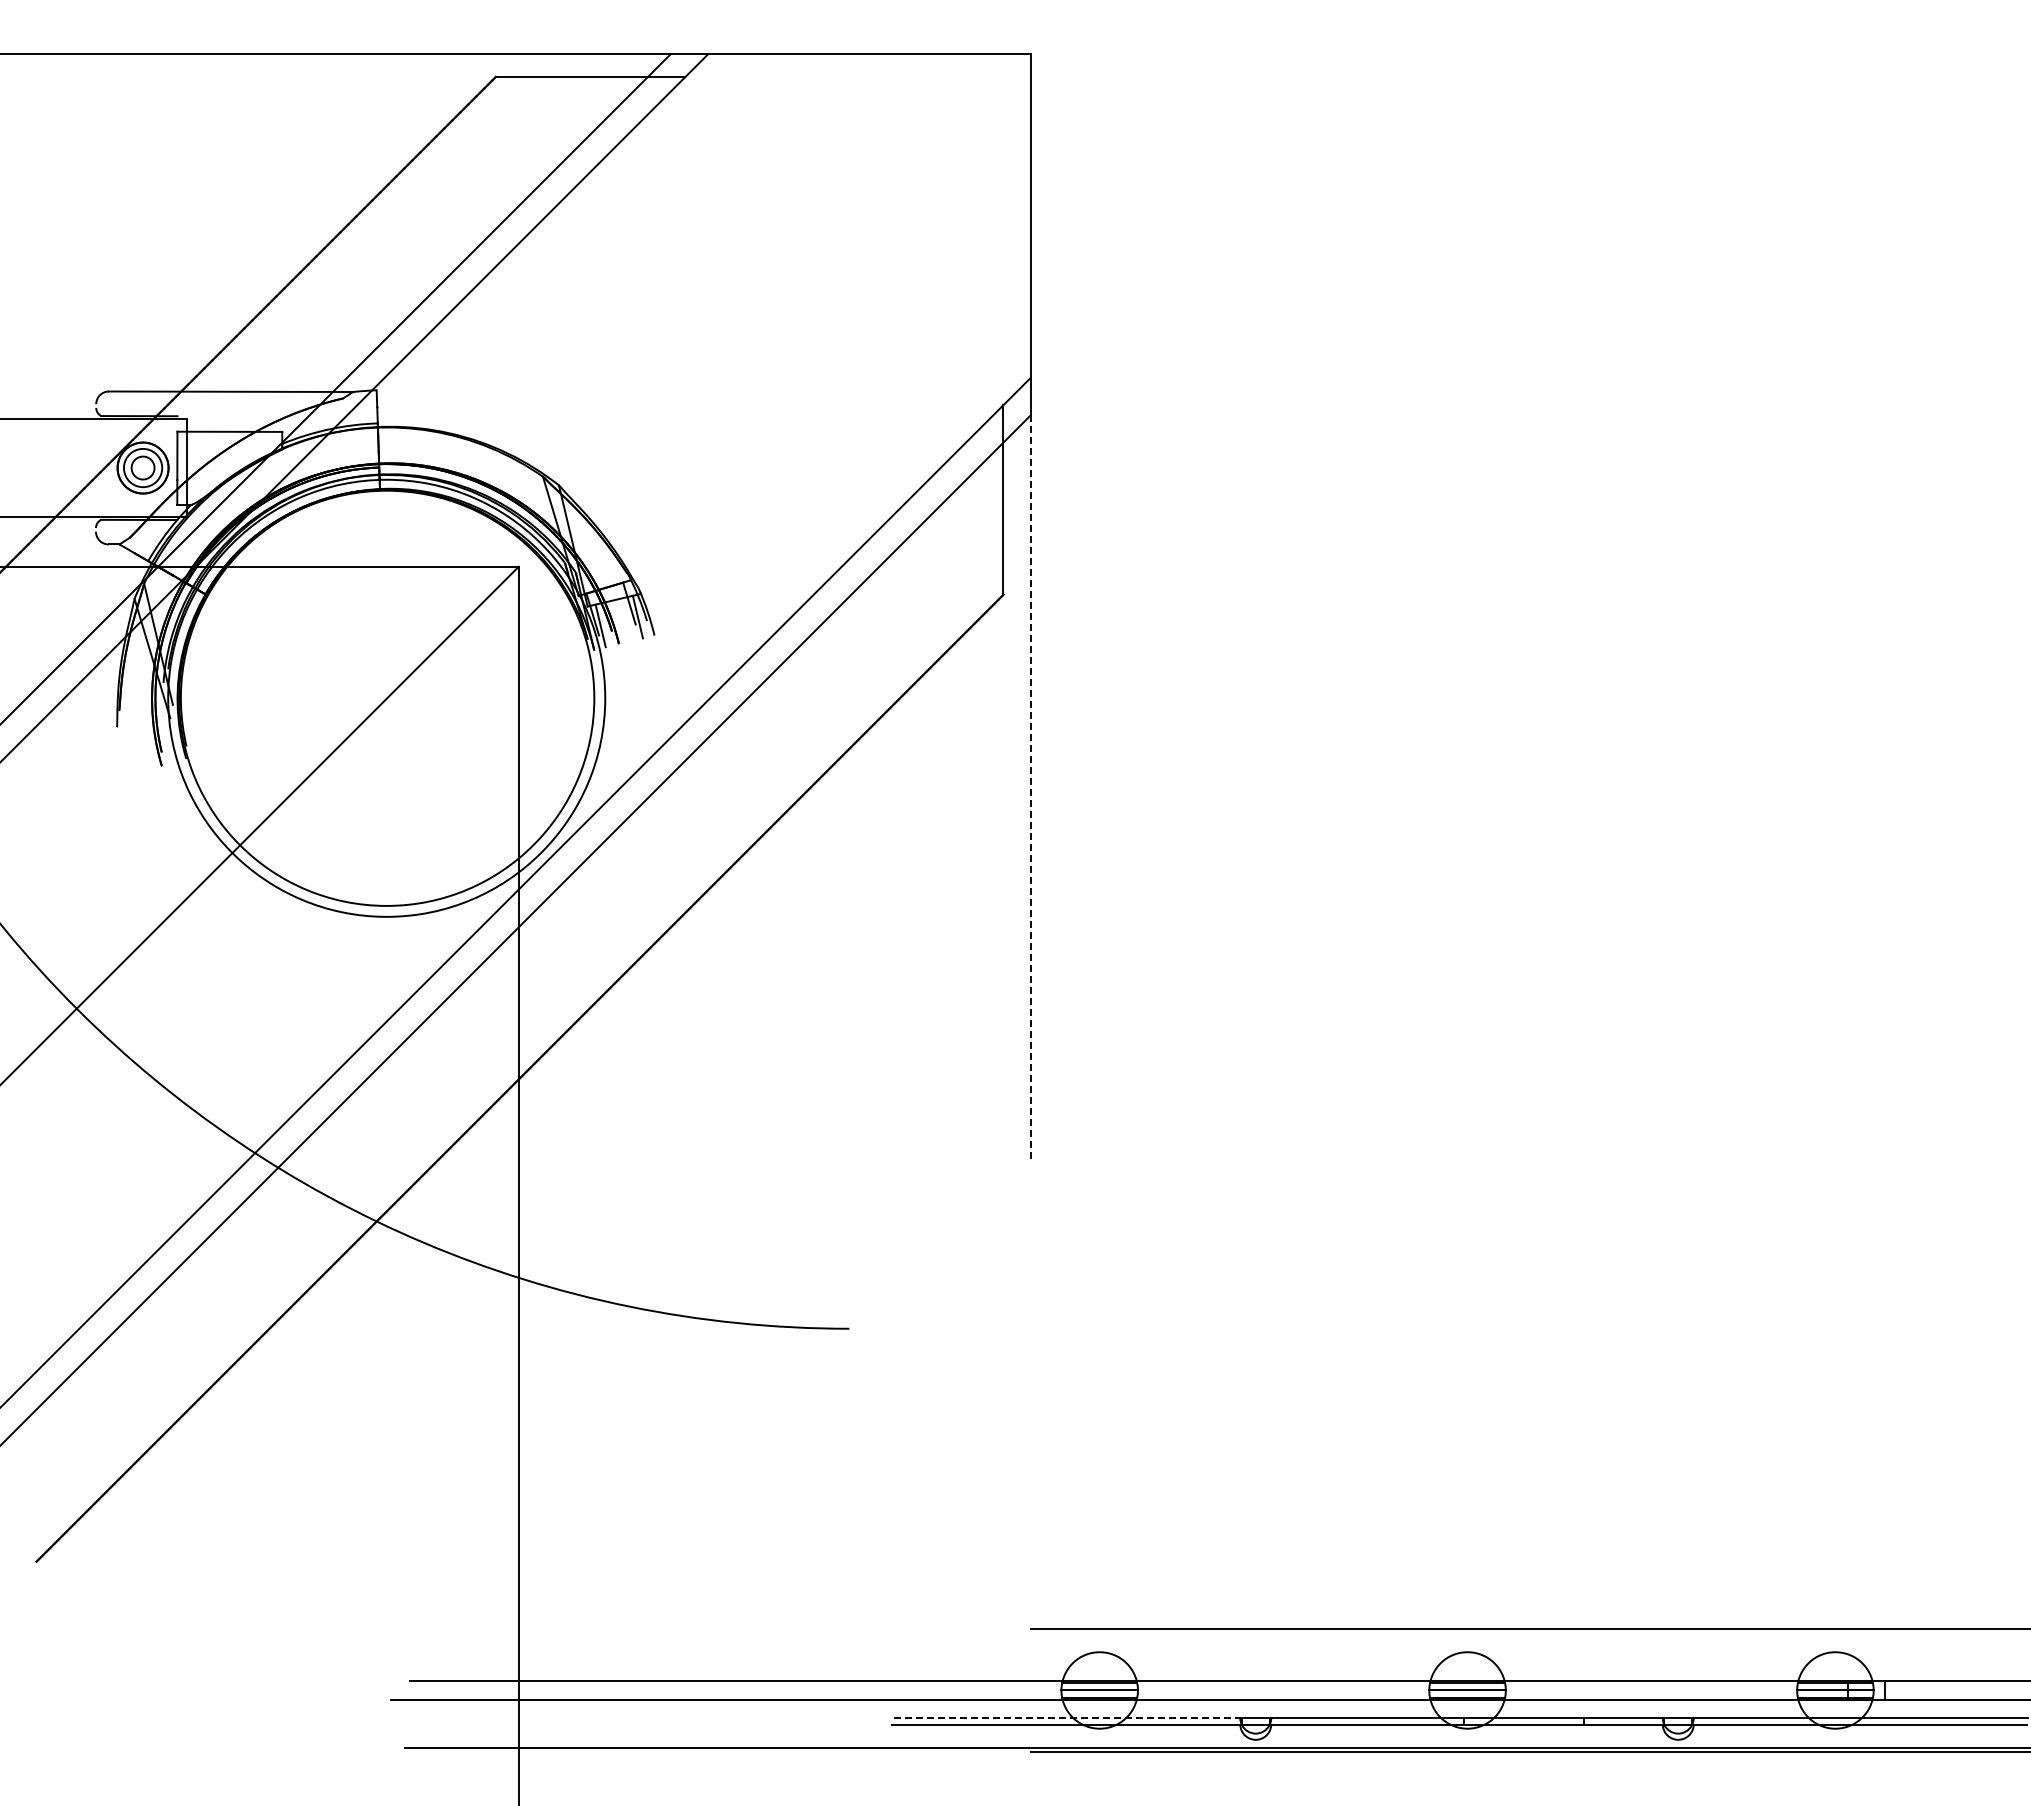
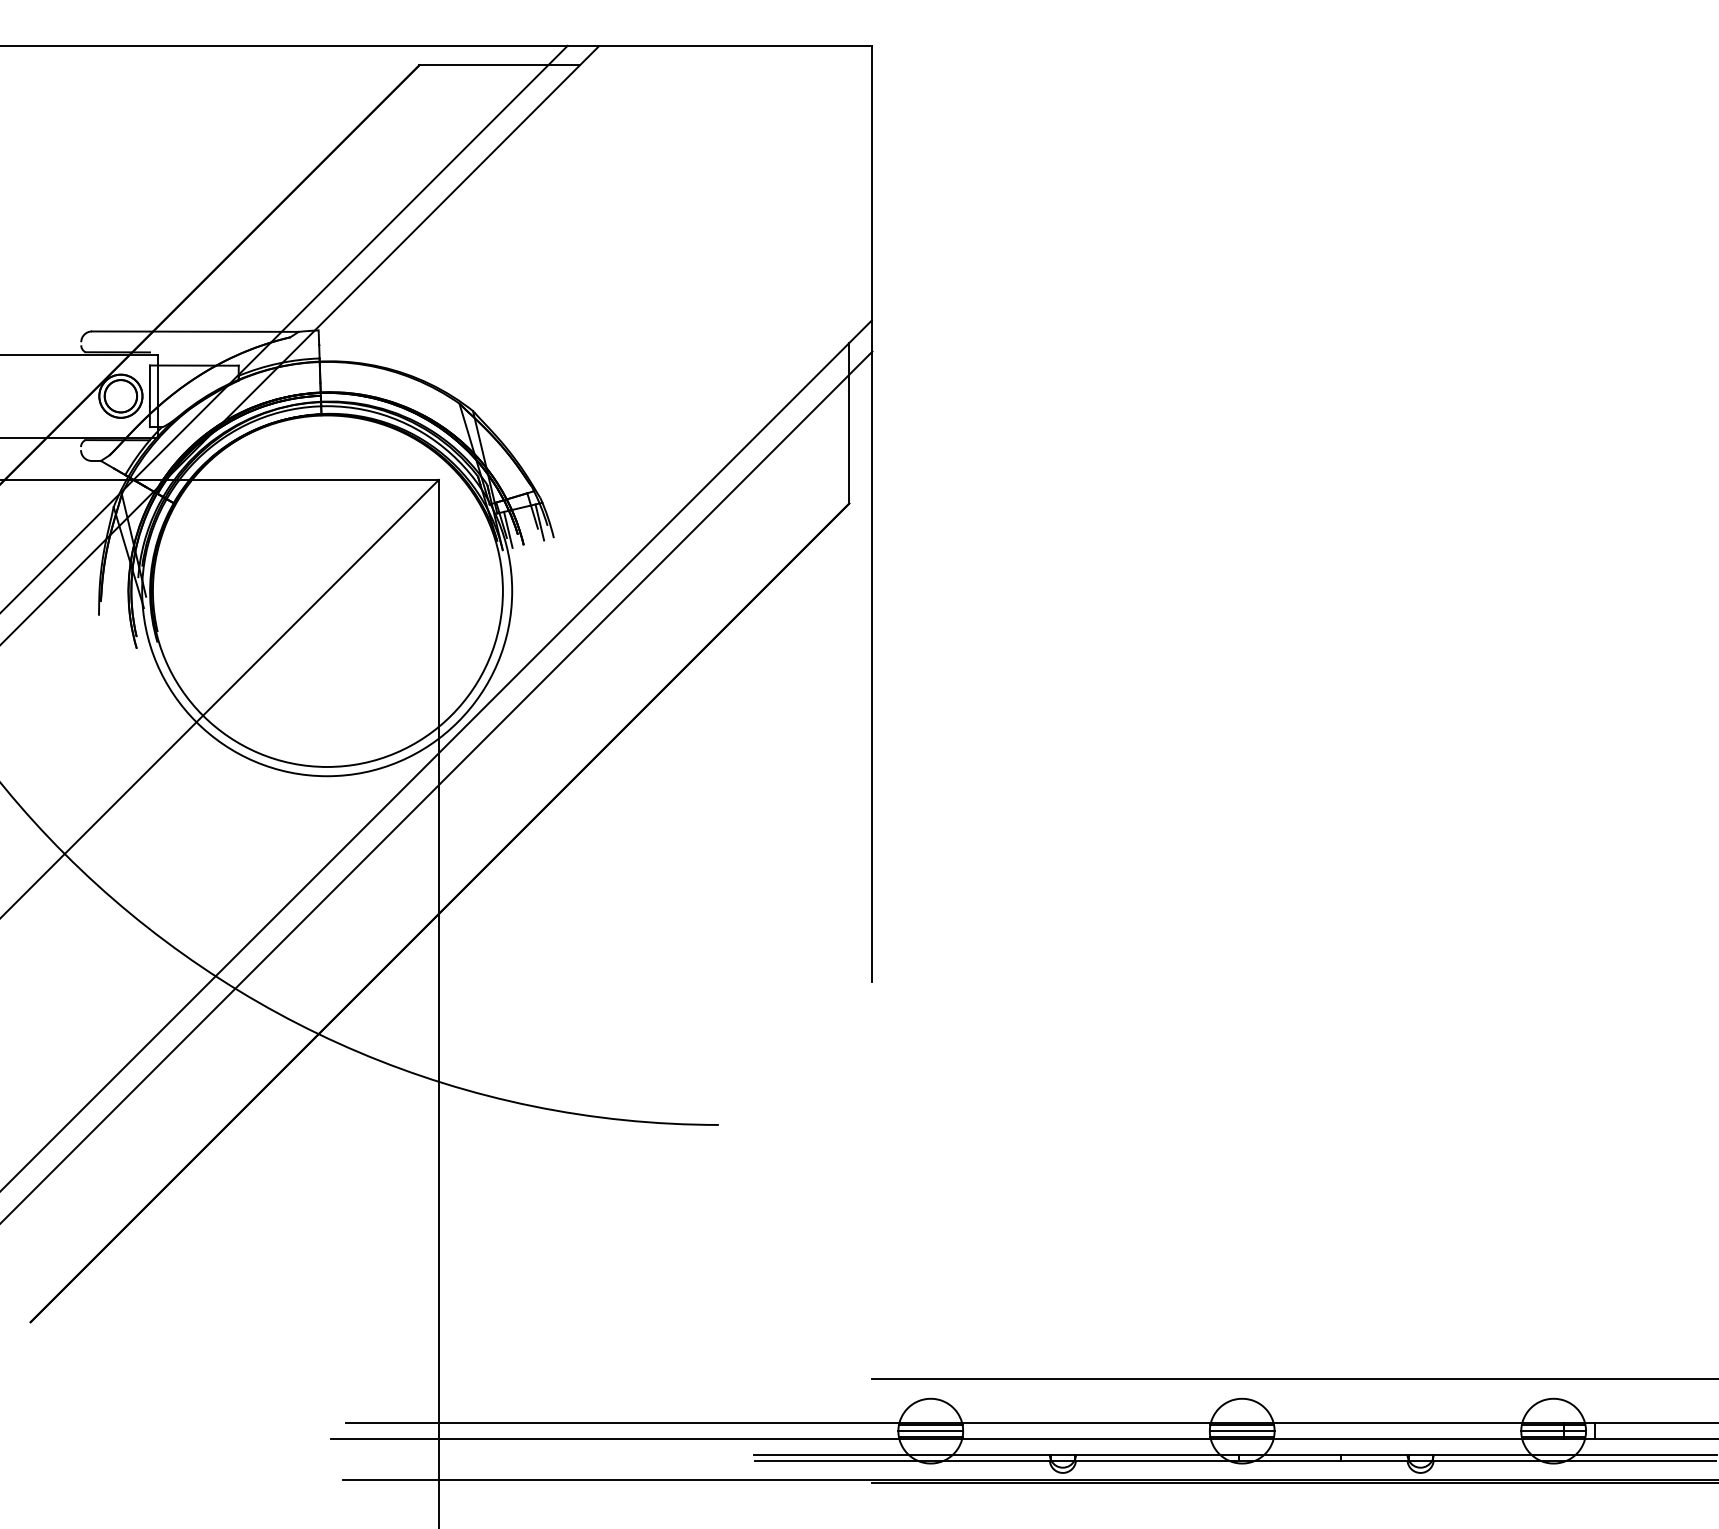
circle: (142, 467) -> (120, 395), size x1.67
line: (1030, 788) -> (872, 667), dashed -> solid
line: (1065, 1718) -> (901, 1454), dashed -> solid

